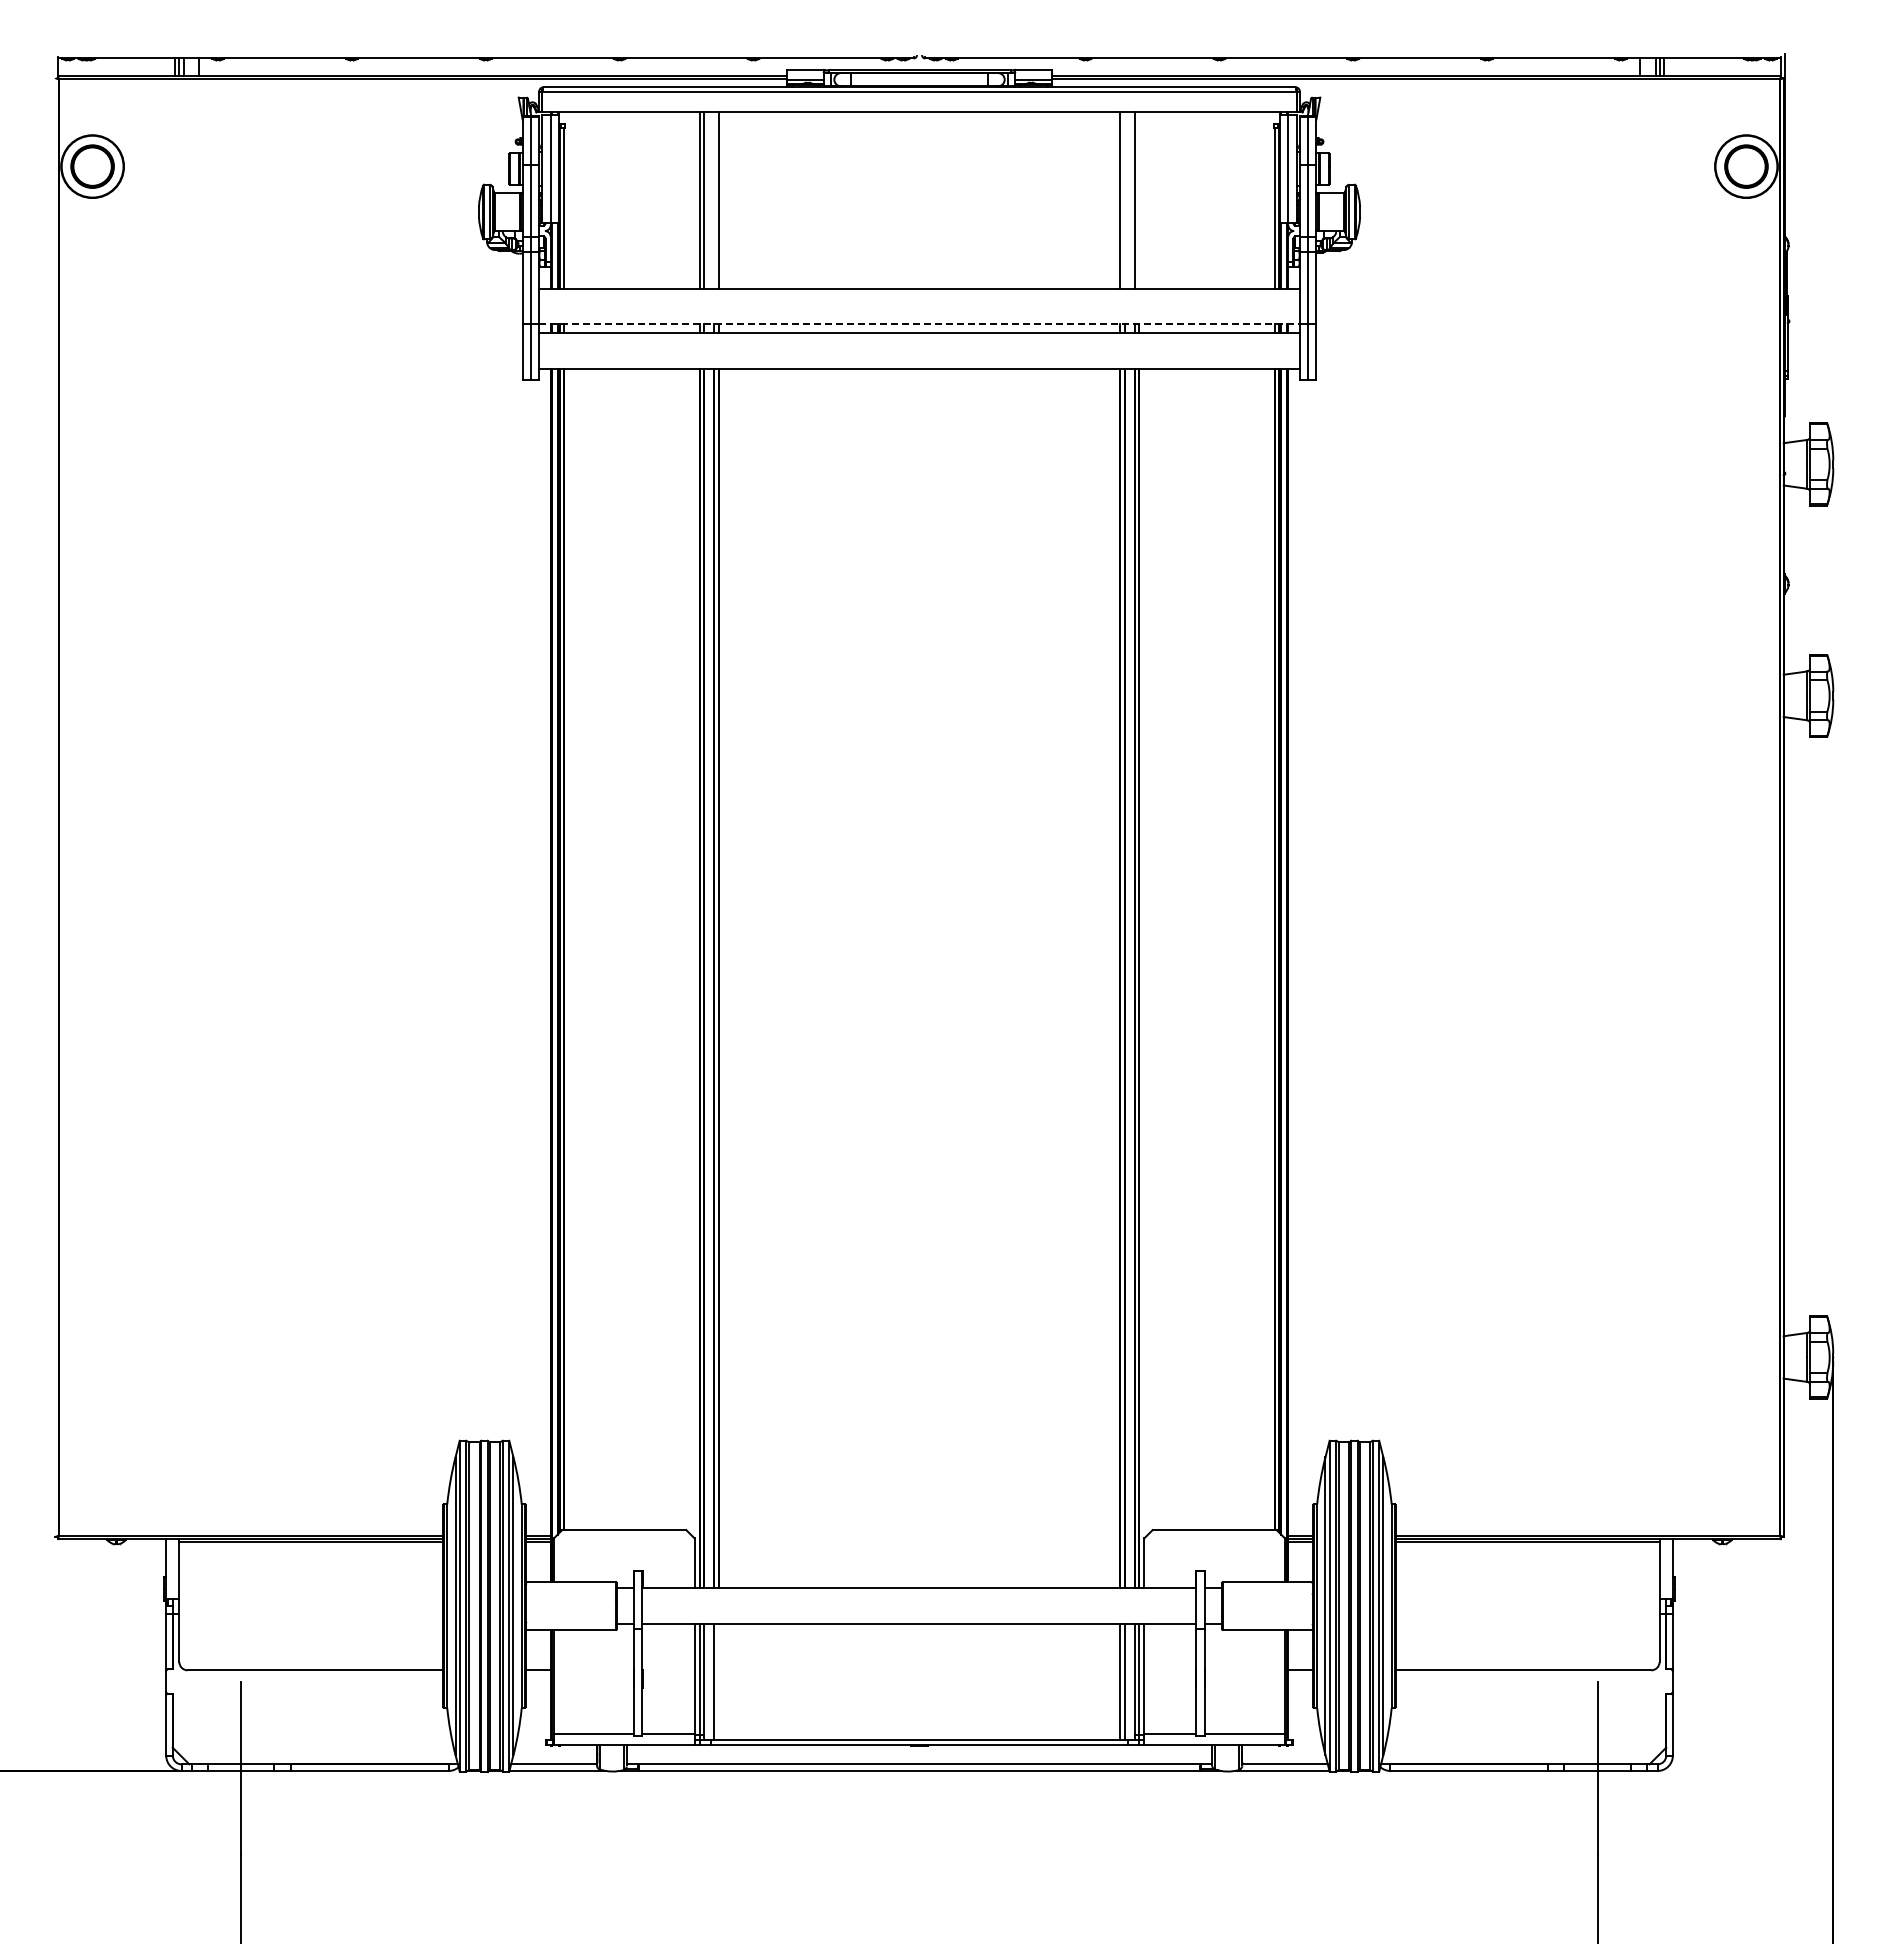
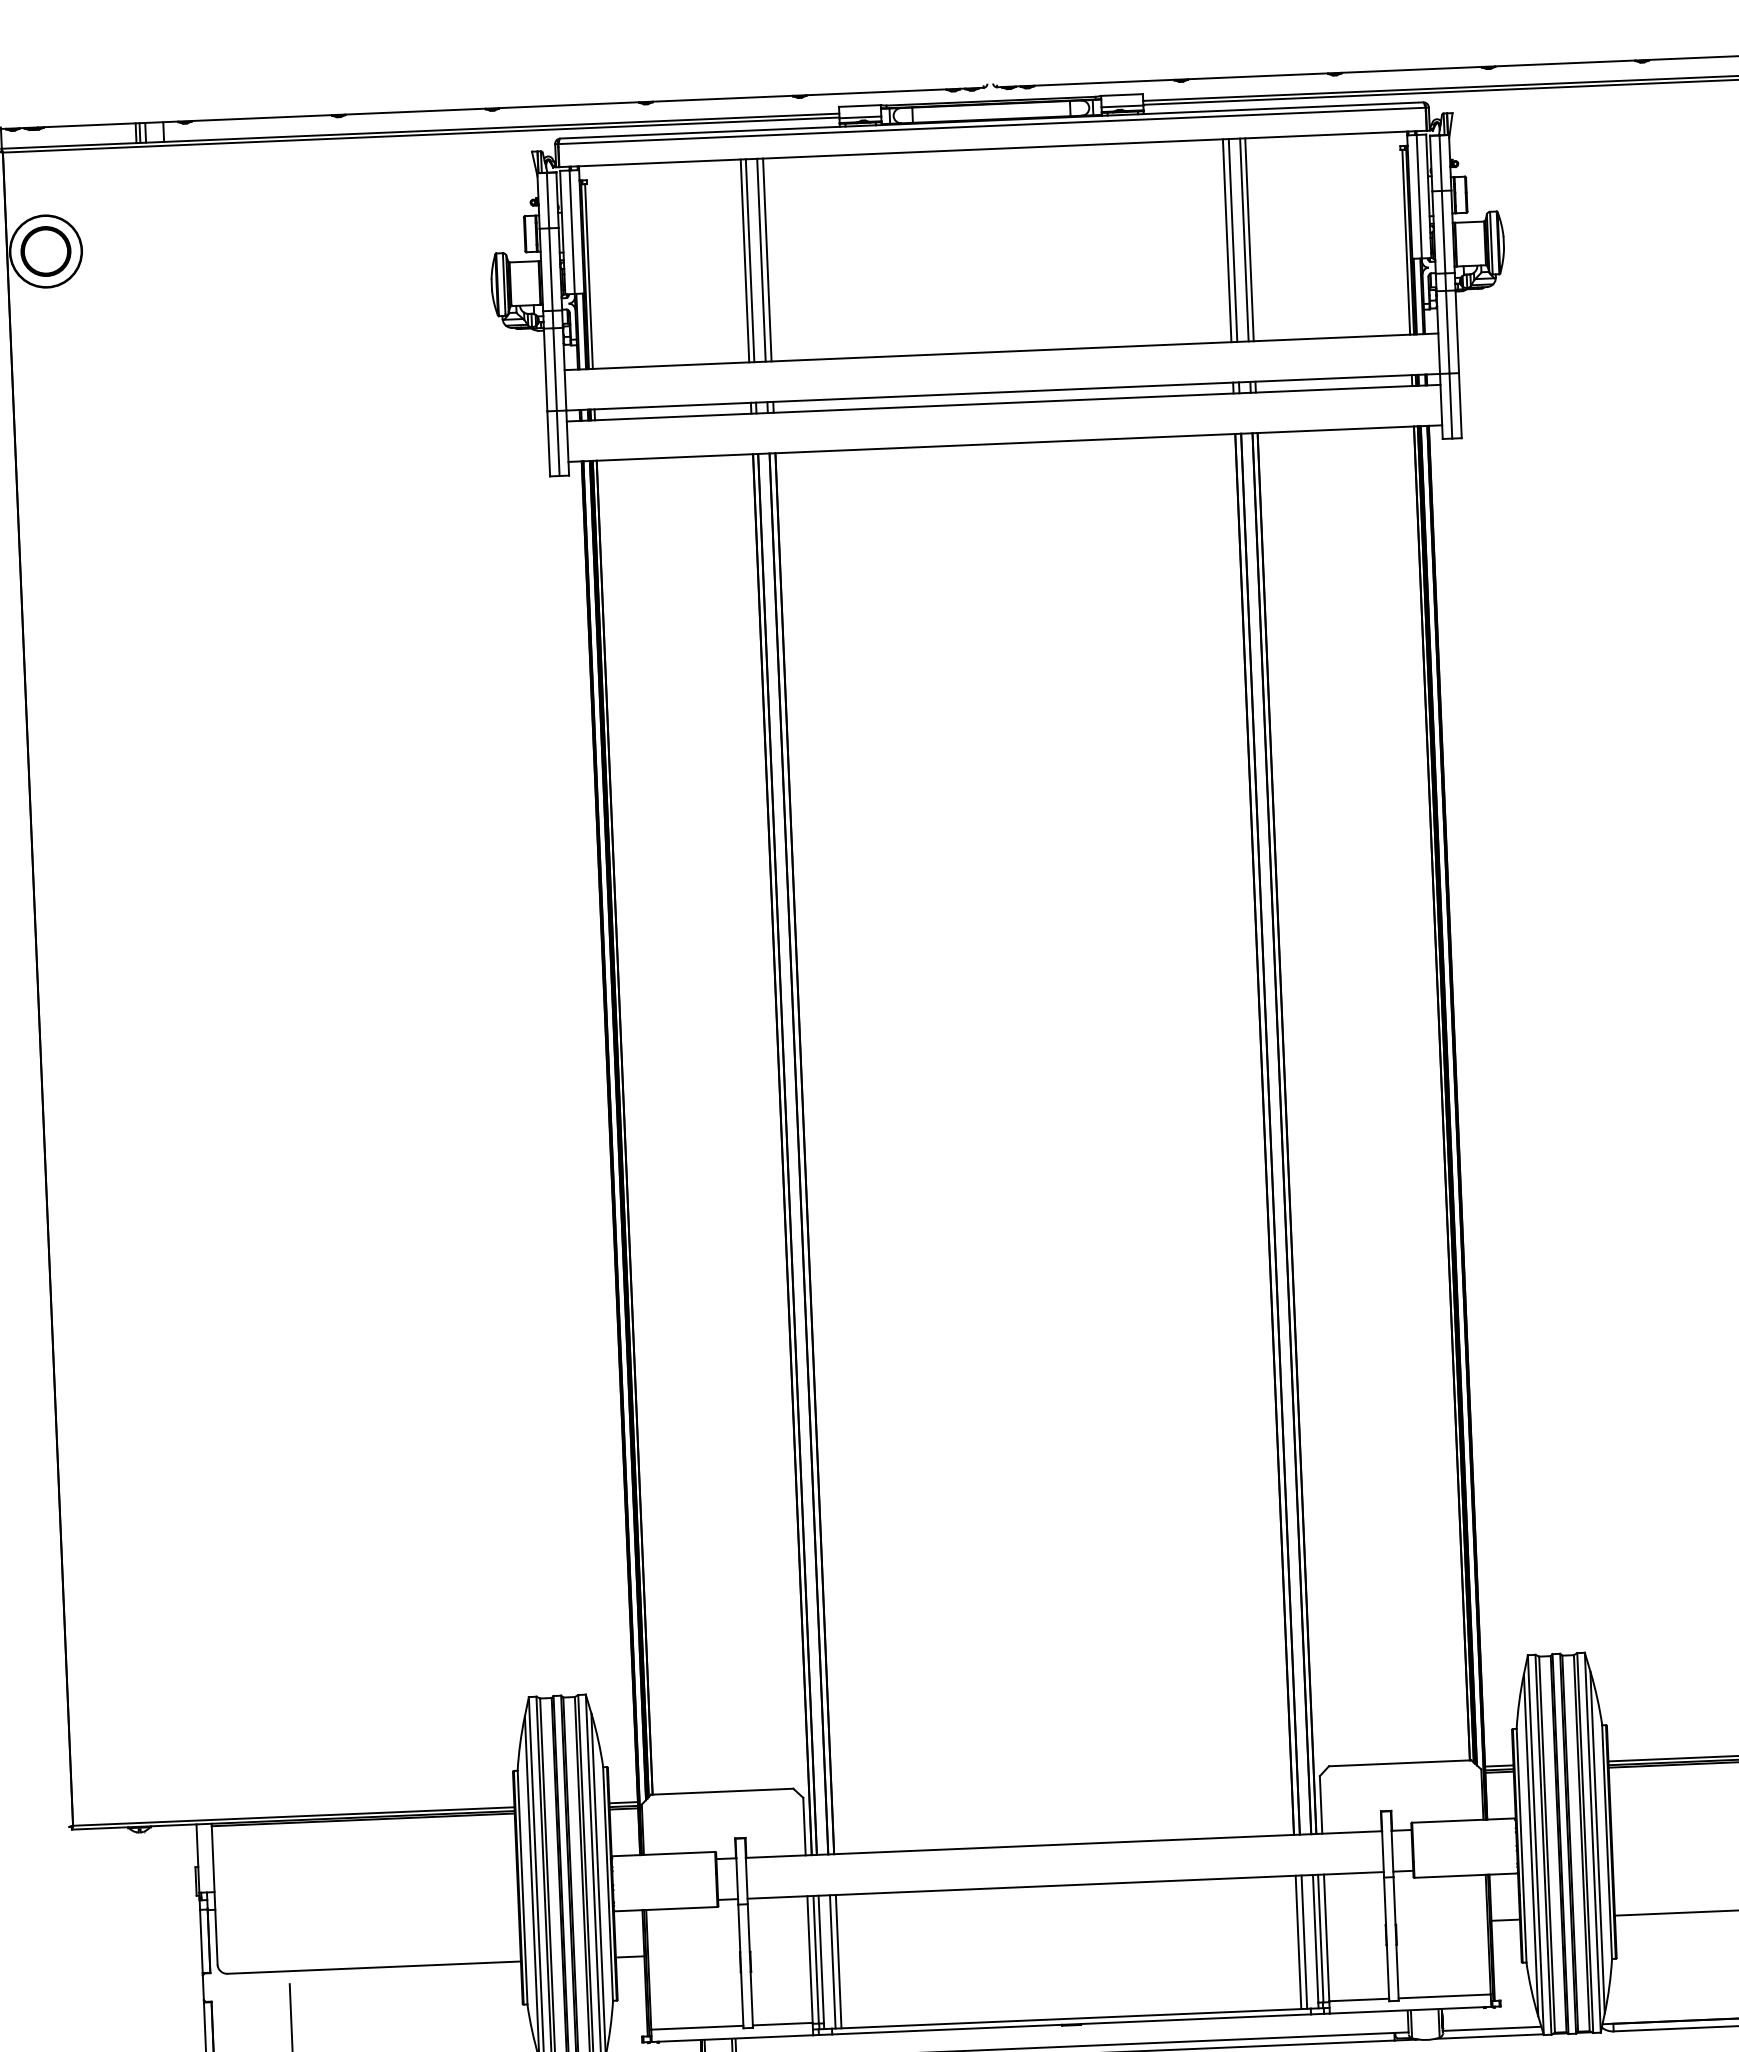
line: (714, 199) -> (761, 259), added
line: (1124, 199) -> (1232, 239), added
line: (1139, 199) -> (1249, 238), added
line: (920, 323) -> (1004, 391), dashed -> solid
line: (719, 1682) -> (838, 1962), added

